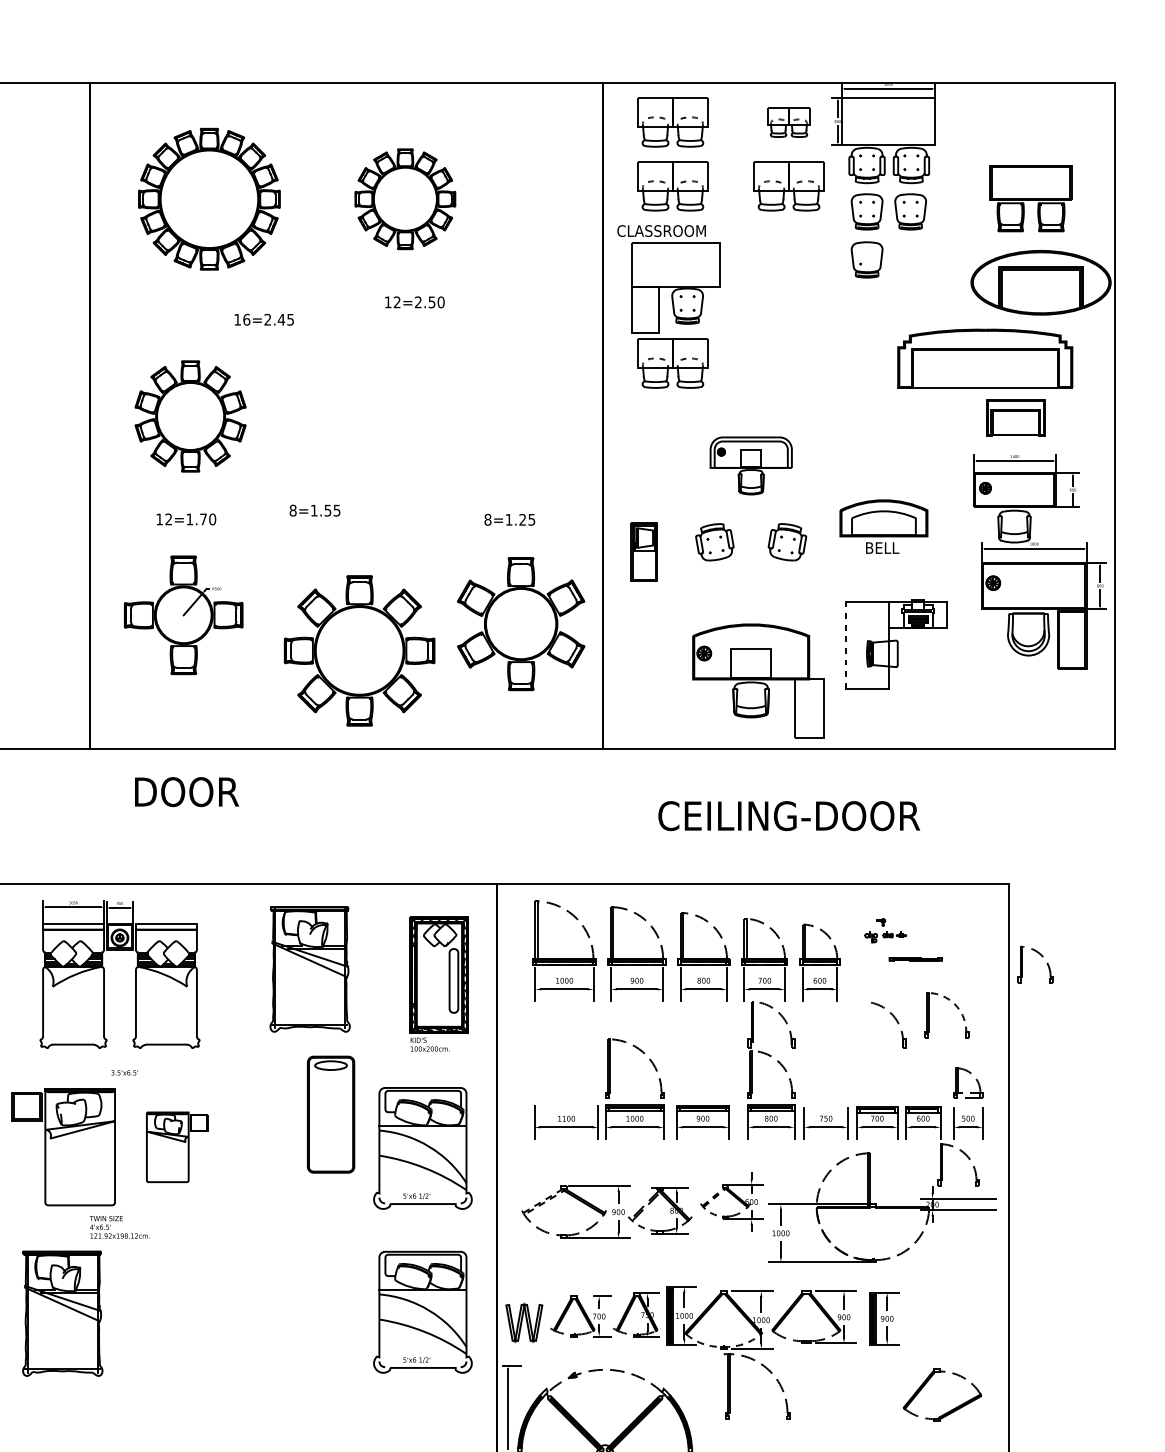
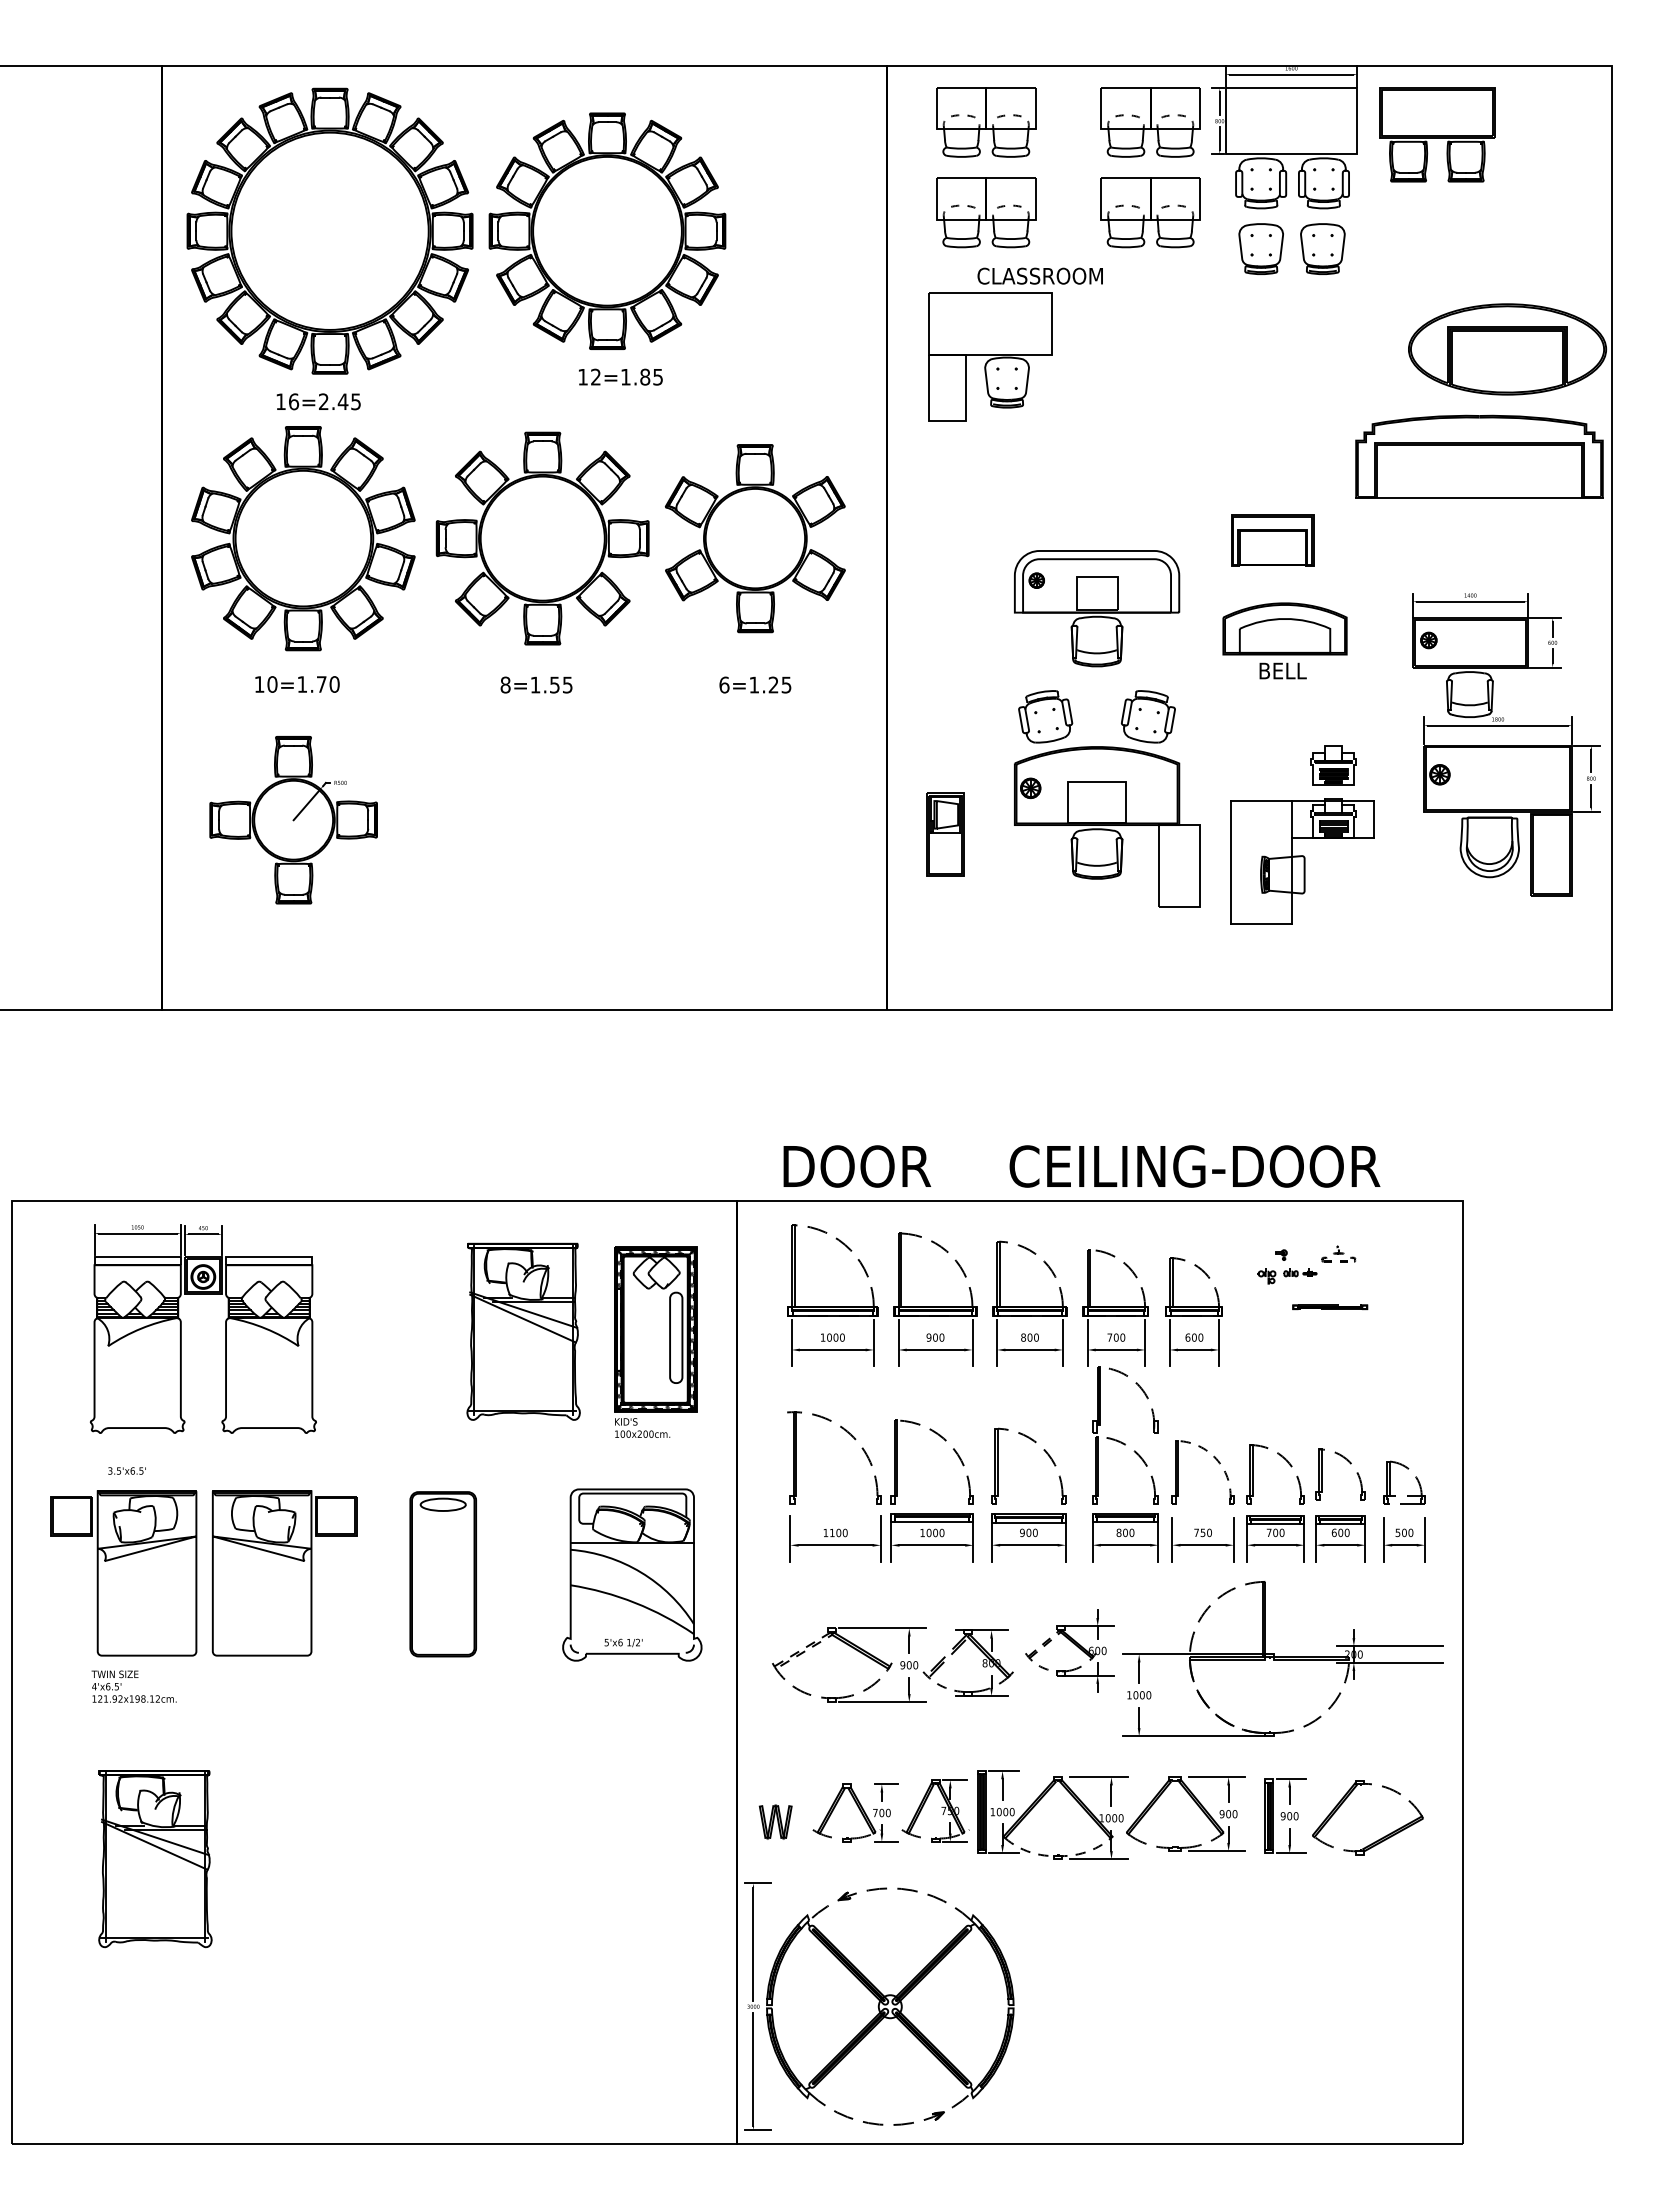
part: (788, 122) -> (1150, 122), size x1.67
part: (209, 198) -> (329, 230), size x1.43
part: (405, 198) -> (607, 230), size x1.67
part: (1031, 198) -> (1437, 134), moved
text: (661, 230) -> (1039, 275), moved
part: (866, 259) -> (1260, 316), removed
text: (430, 301) -> (642, 376), 12=2.50 -> 12=1.85
text: (264, 319) -> (318, 401), moved
part: (985, 358) -> (1479, 456), moved
part: (673, 363) -> (986, 463), removed
part: (190, 416) -> (303, 538), size x1.43
part: (1015, 417) -> (1272, 540), moved
part: (751, 465) -> (1097, 608), size x1.43
text: (314, 510) -> (536, 684), moved
text: (168, 519) -> (272, 684), 12=1.70 -> 10=1.70
text: (488, 519) -> (724, 684), 8=1.25 -> 6=1.25
part: (883, 526) -> (1284, 640), moved
part: (644, 551) -> (945, 834), moved
part: (918, 576) -> (1333, 765), added
part: (520, 623) -> (754, 538), moved
line: (845, 645) -> (1230, 862), dashed -> solid
part: (359, 650) -> (542, 538), moved
part: (758, 680) -> (1107, 826), moved
text: (187, 792) -> (857, 1166), moved
text: (788, 816) -> (1194, 1166), moved
part: (921, 921) -> (1338, 1253), added
part: (1042, 957) -> (1350, 1464), moved
part: (310, 969) -> (523, 1331), moved
part: (957, 1008) -> (1218, 1463), moved
part: (895, 1020) -> (1301, 1393), removed
part: (713, 1060) -> (1043, 1450), added
text: (124, 1072) -> (126, 1470), moved
part: (330, 1114) -> (442, 1574), moved
part: (177, 1147) -> (284, 1573), size x1.67
part: (967, 1157) -> (1288, 1464), moved
text: (119, 1227) -> (133, 1686), moved
part: (423, 1311) -> (632, 1806), removed
part: (62, 1314) -> (155, 1859), moved
part: (524, 1322) -> (775, 1821), size x0.62
part: (770, 1372) -> (853, 1438), moved
part: (952, 1409) -> (1381, 1837), moved

